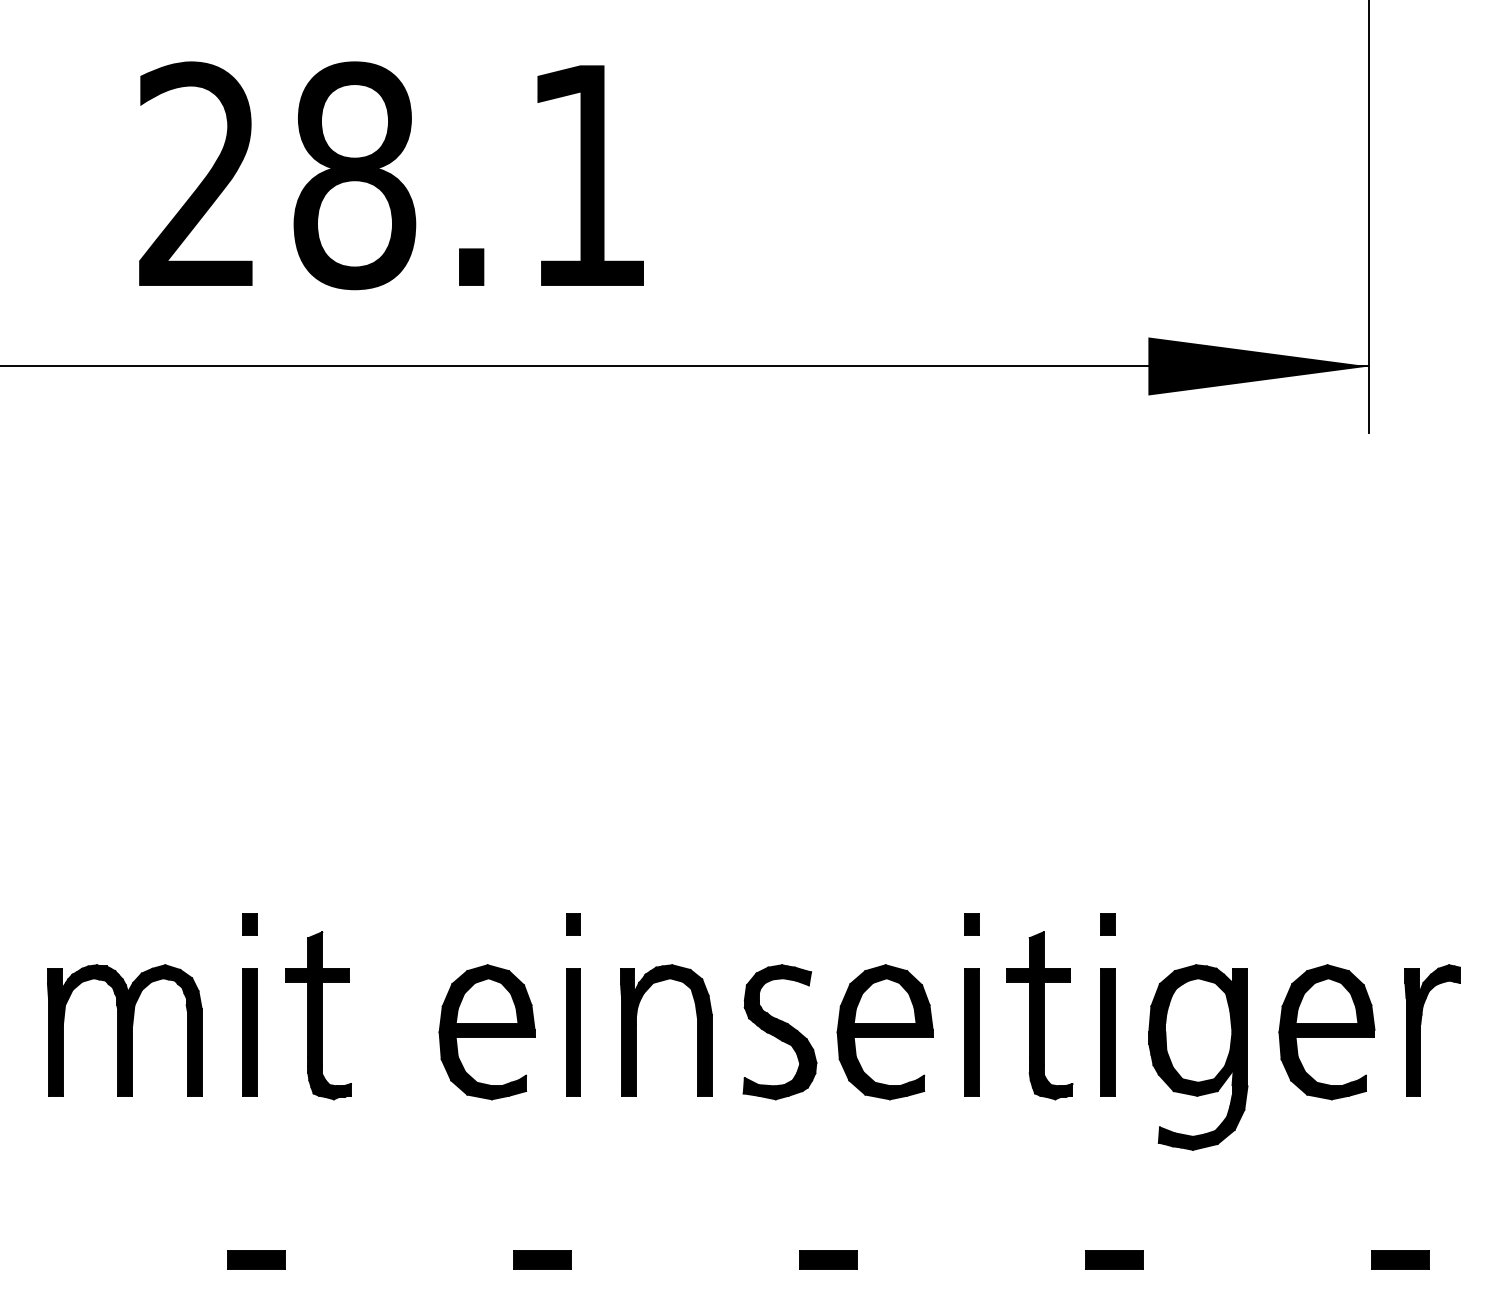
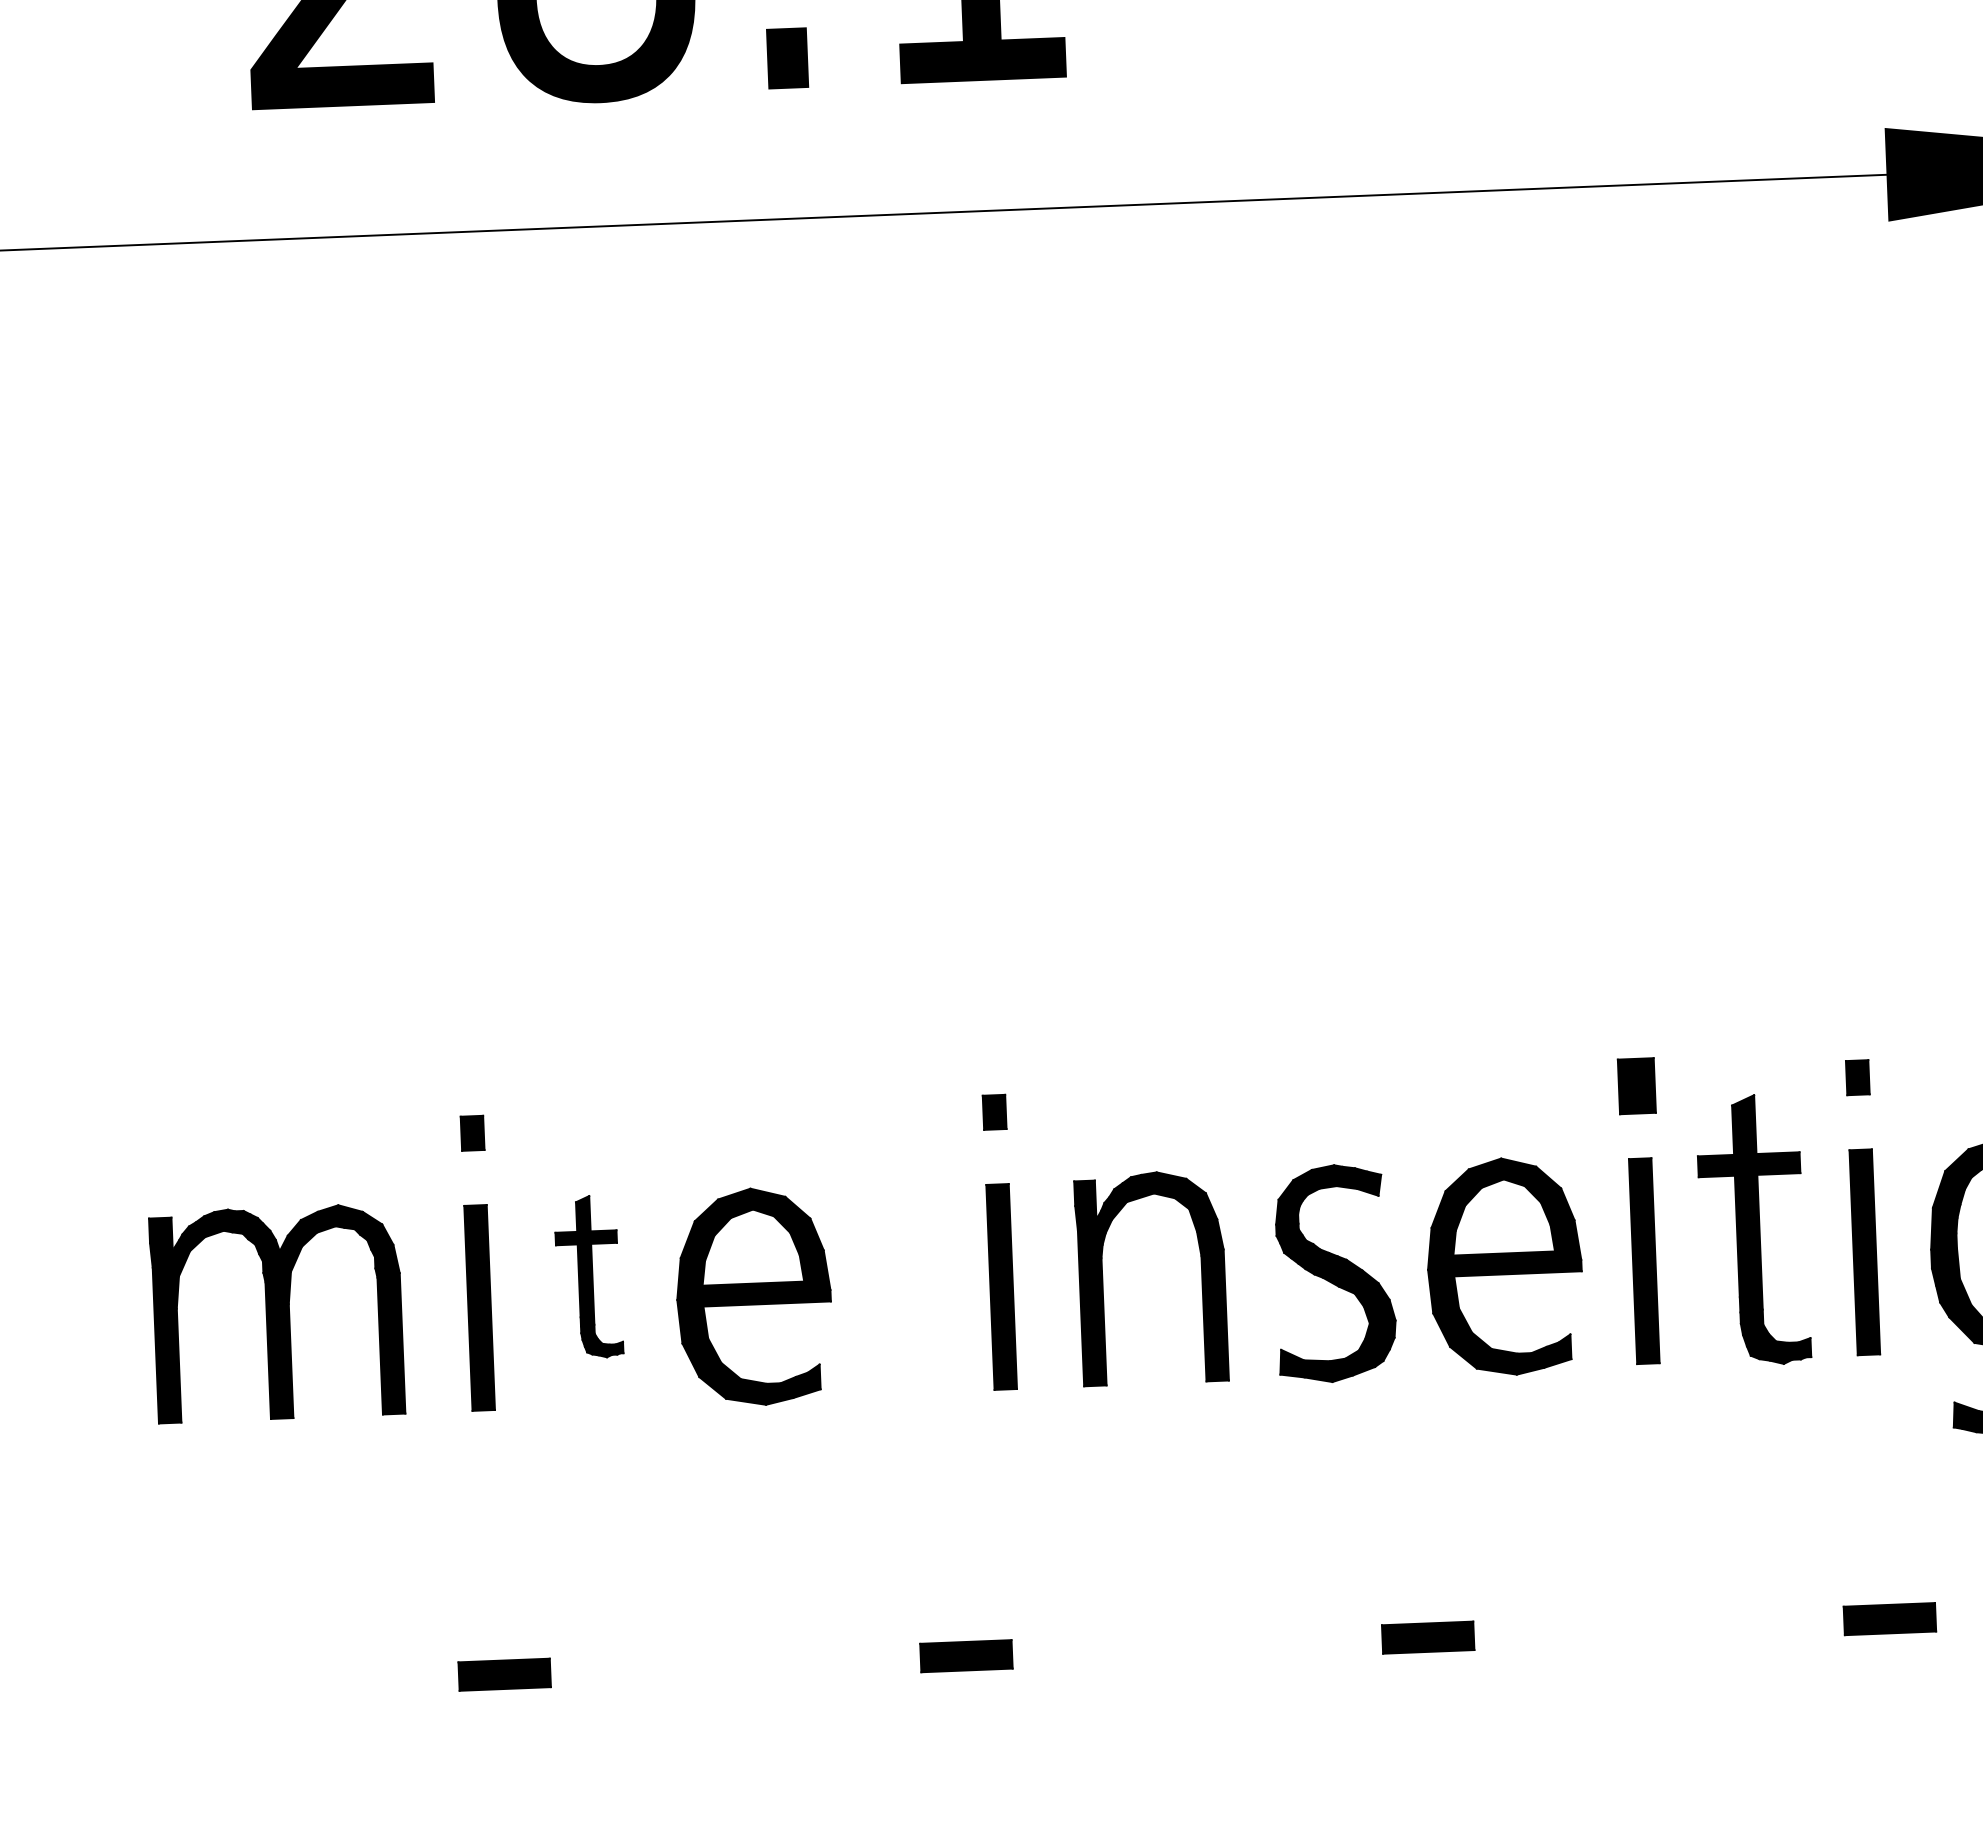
part: (971, 924) -> (1637, 1087), size x1.6
part: (318, 1015) -> (588, 1276), size x0.6
part: (486, 1032) -> (752, 1297), moved

